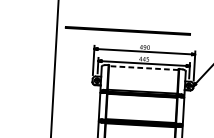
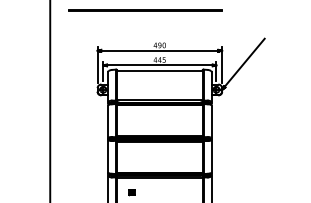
line: (127, 31) -> (145, 10), moved
line: (143, 67) -> (159, 70), dashed -> solid

